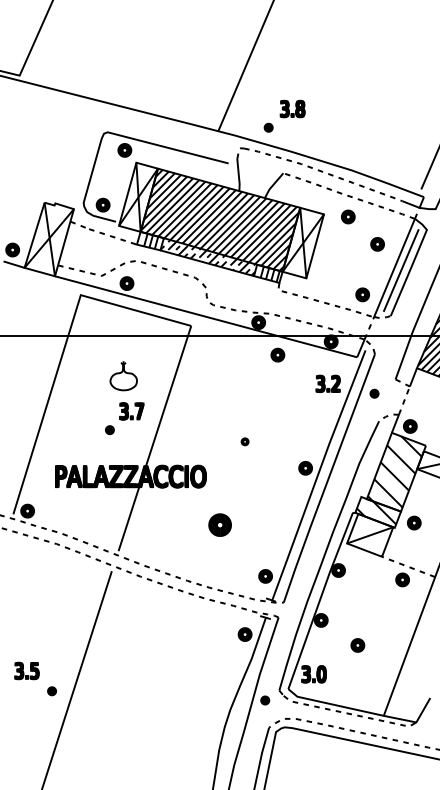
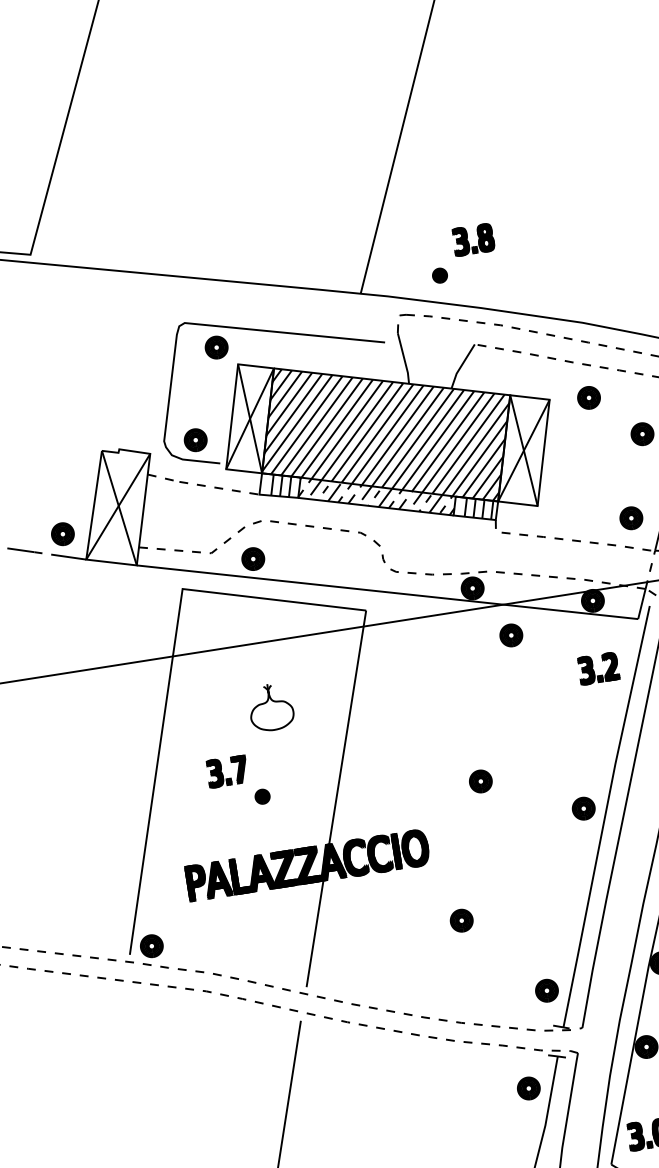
text: (131, 411) -> (227, 771), moved
part: (244, 441) -> (479, 781), size x1.67
part: (219, 525) -> (460, 921), size x0.62

